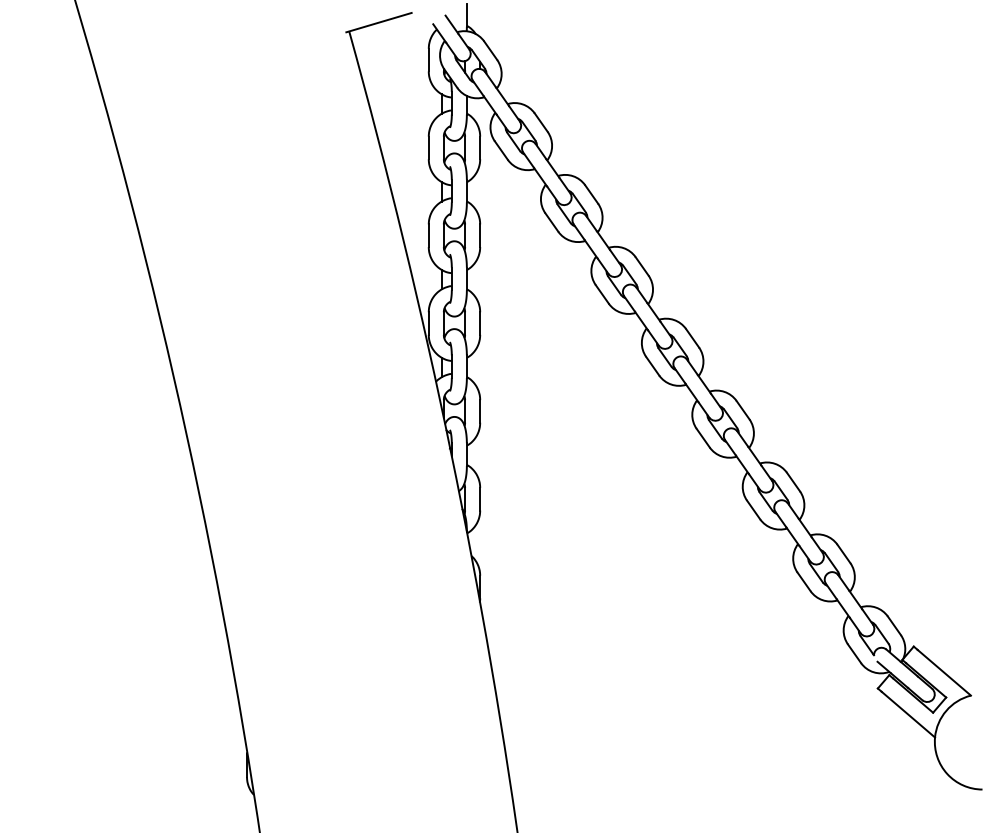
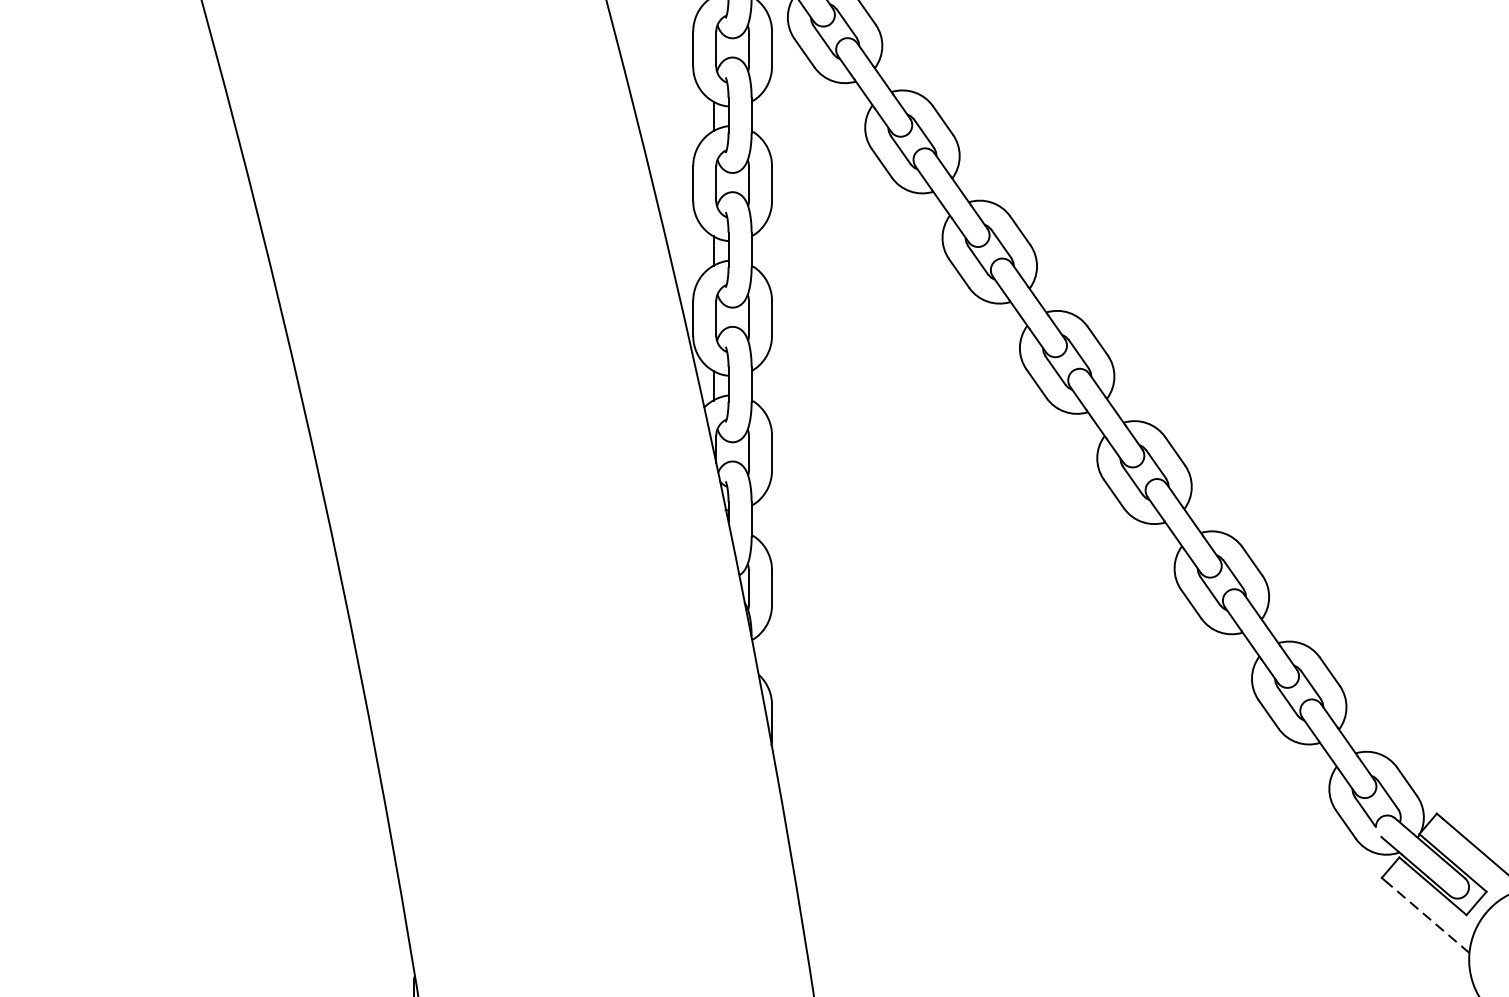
line: (907, 714) -> (1427, 917), solid -> dashed

